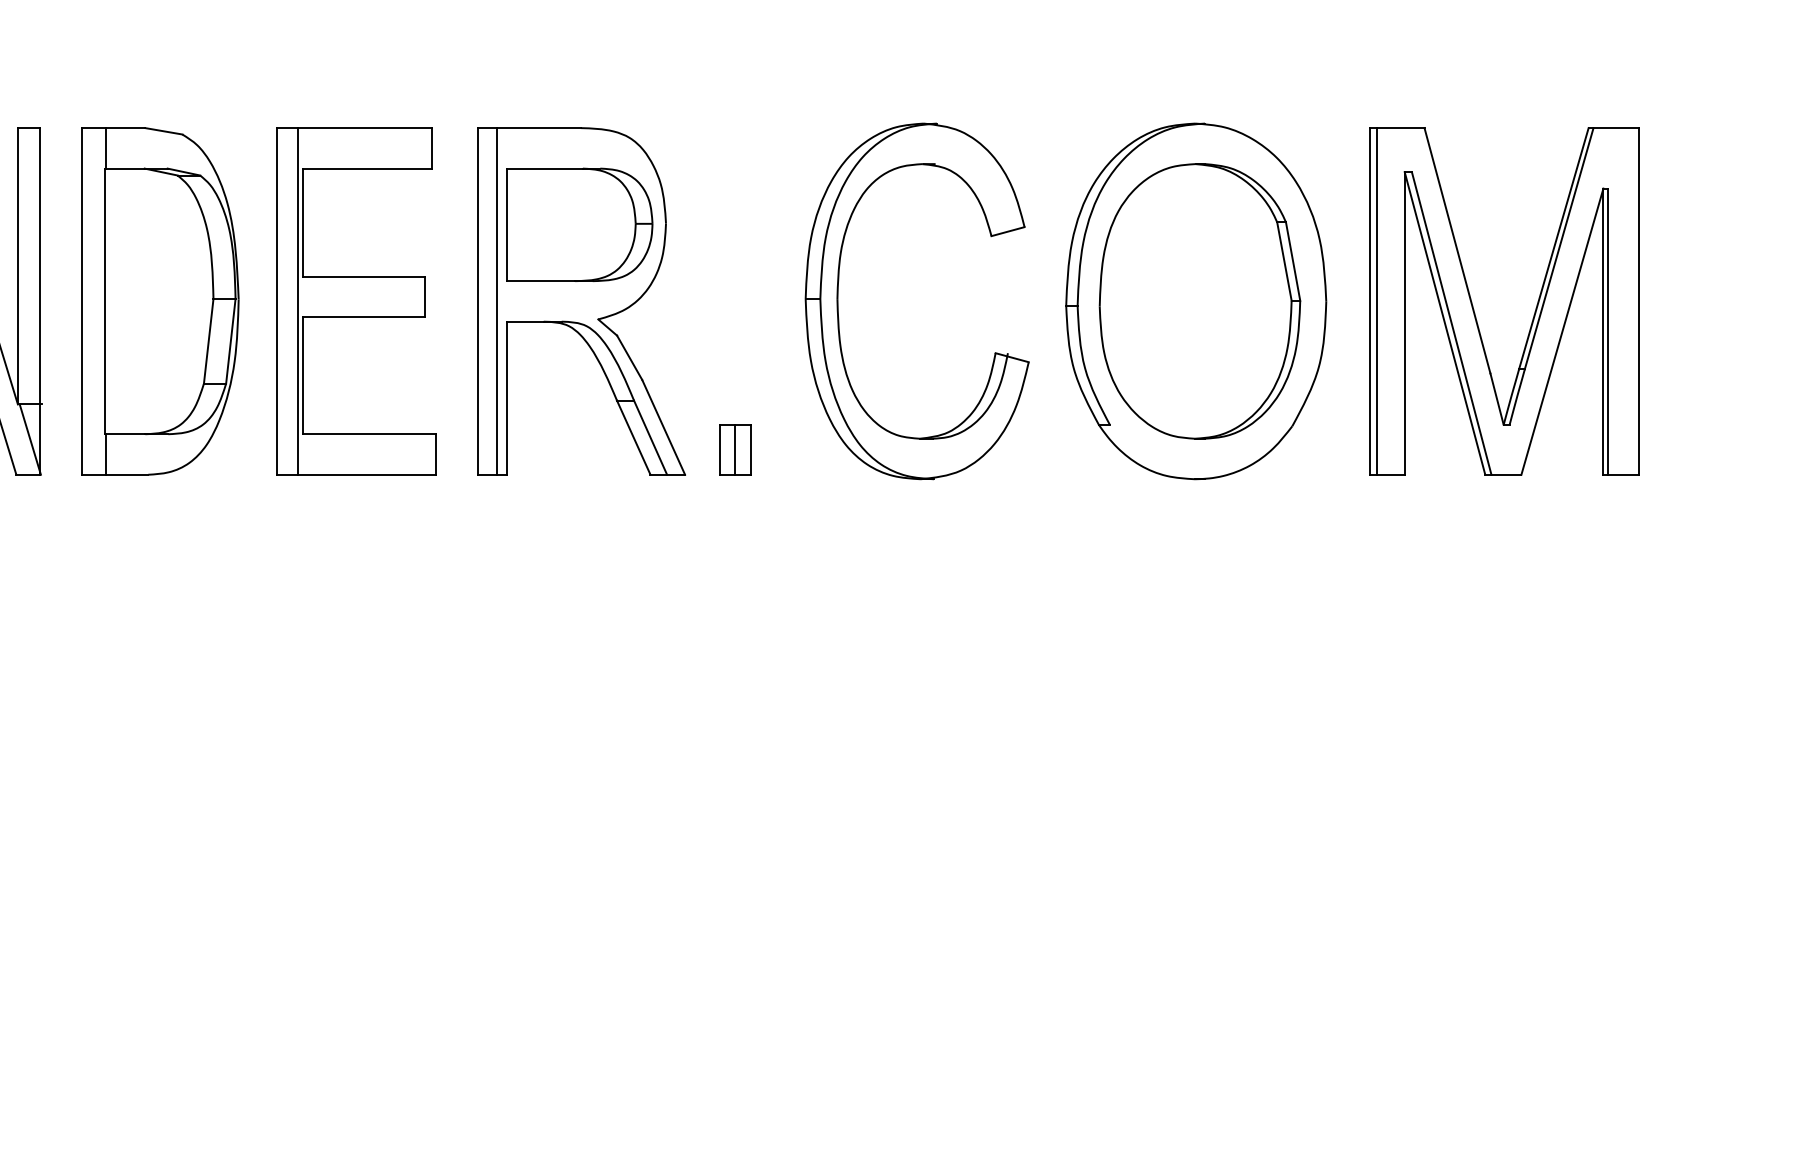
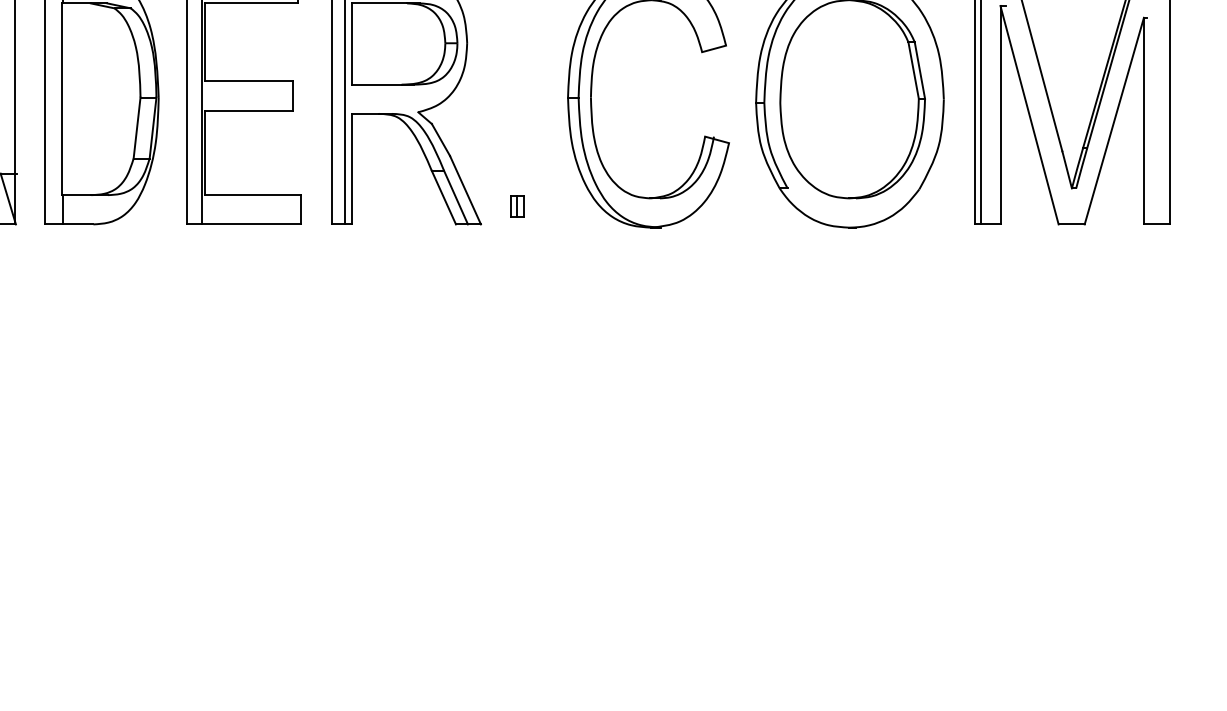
line: (1451, 323) -> (1034, 115), removed
line: (1608, 331) -> (1147, 120), removed
part: (735, 449) -> (517, 206), size x0.6

